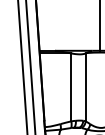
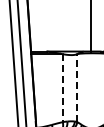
line: (71, 87) -> (63, 88), solid -> dashed
line: (85, 87) -> (77, 88), solid -> dashed

